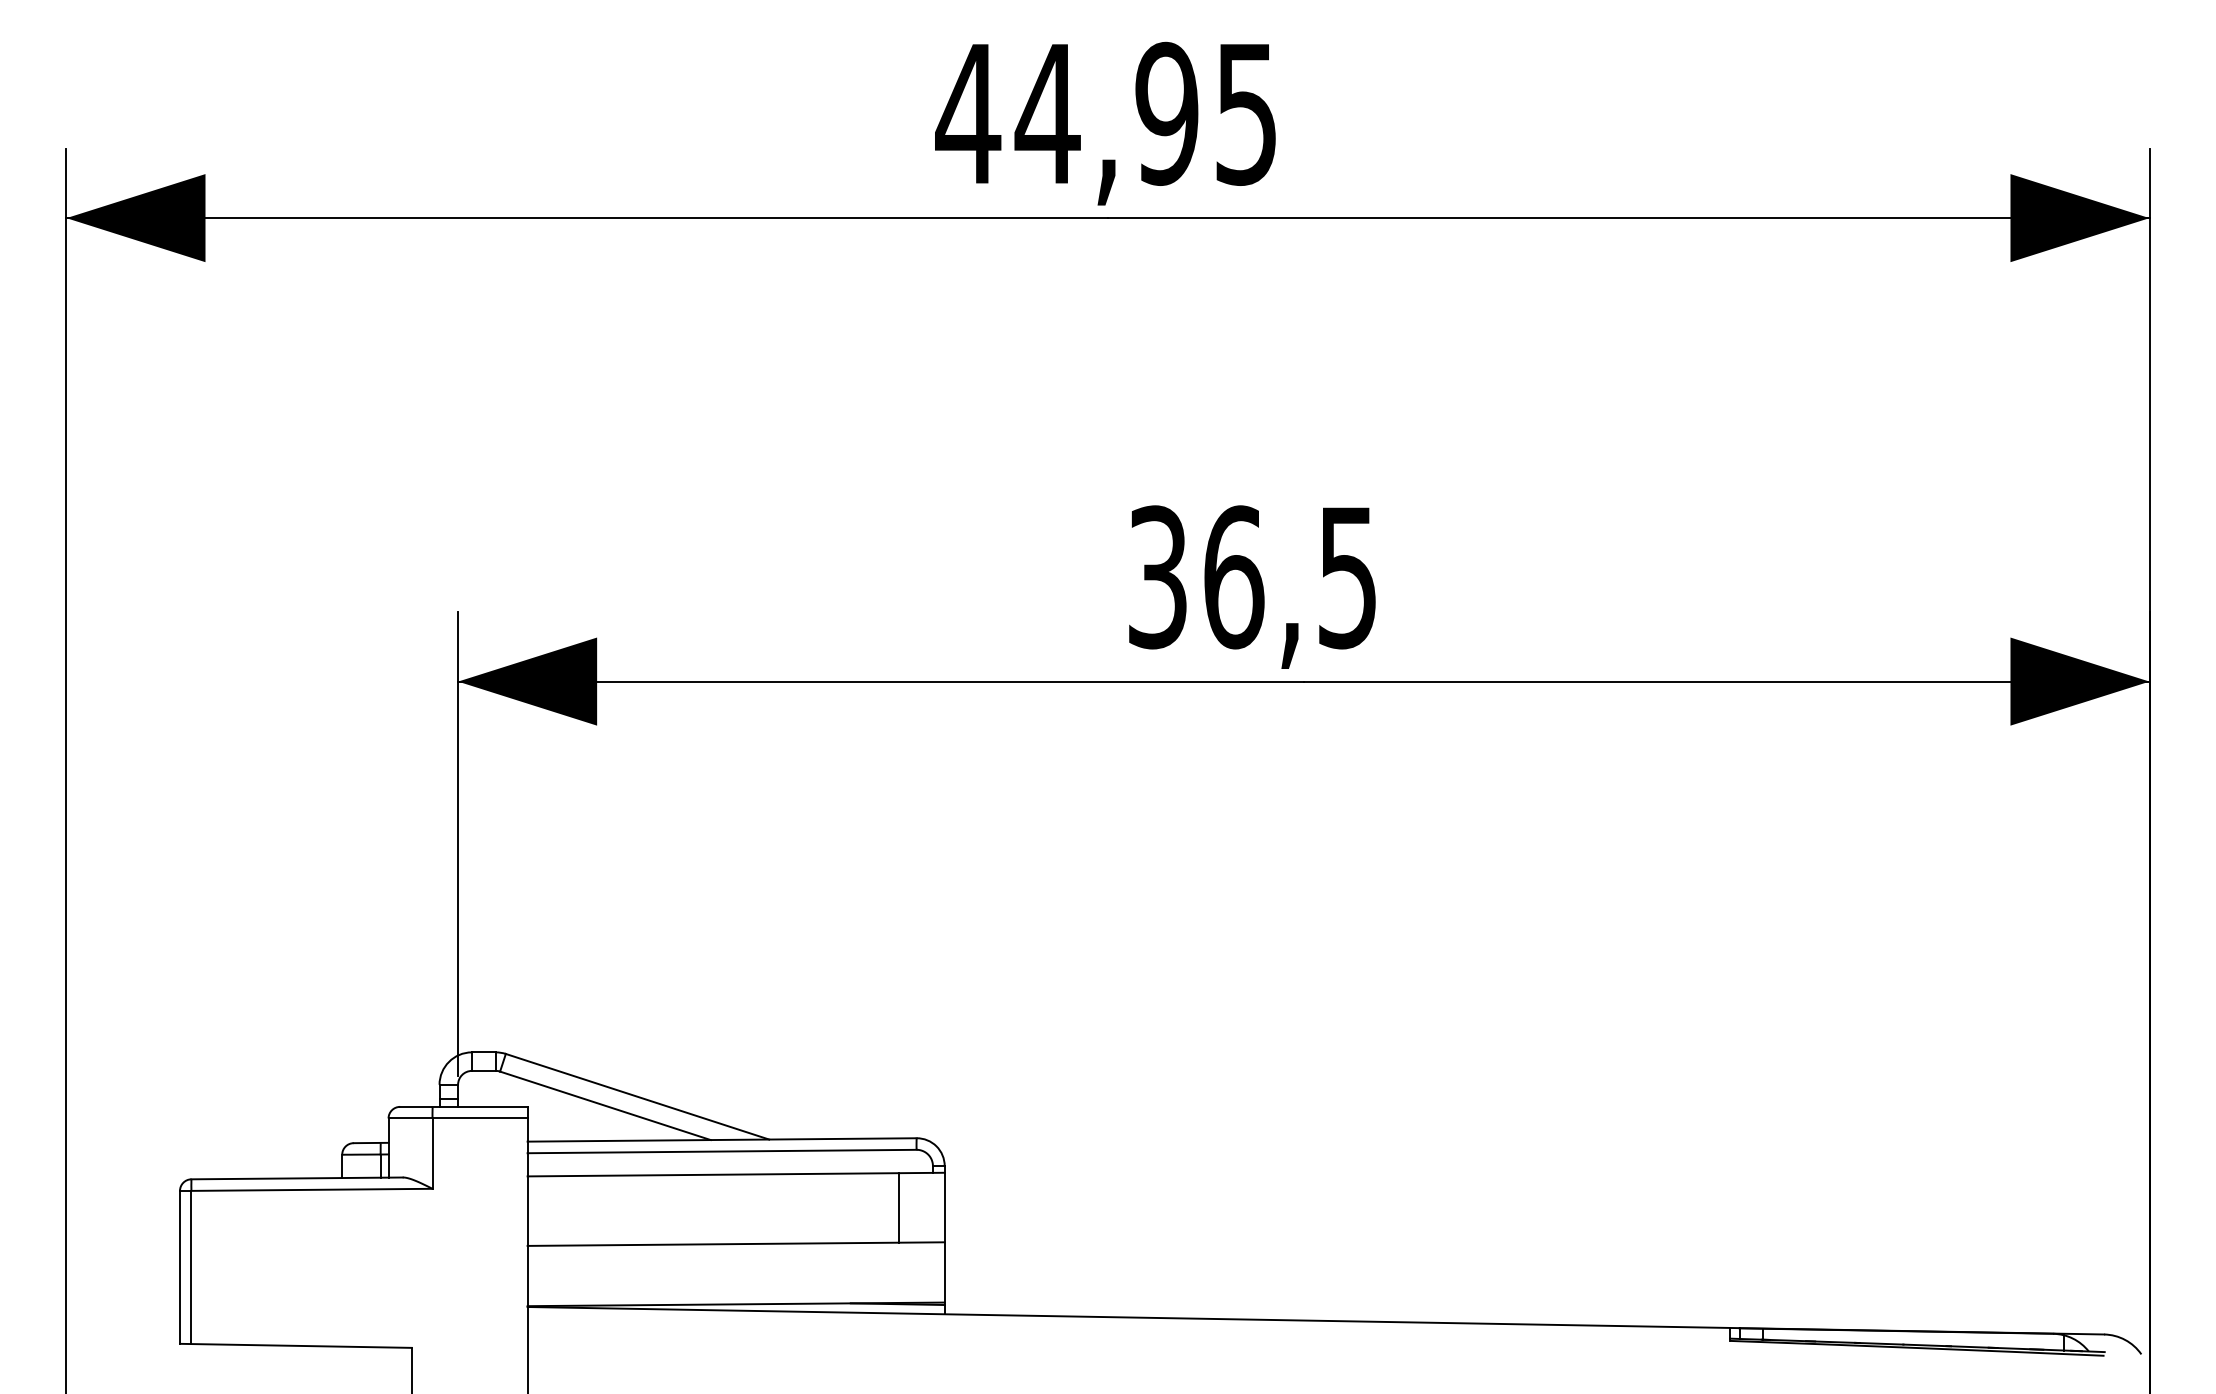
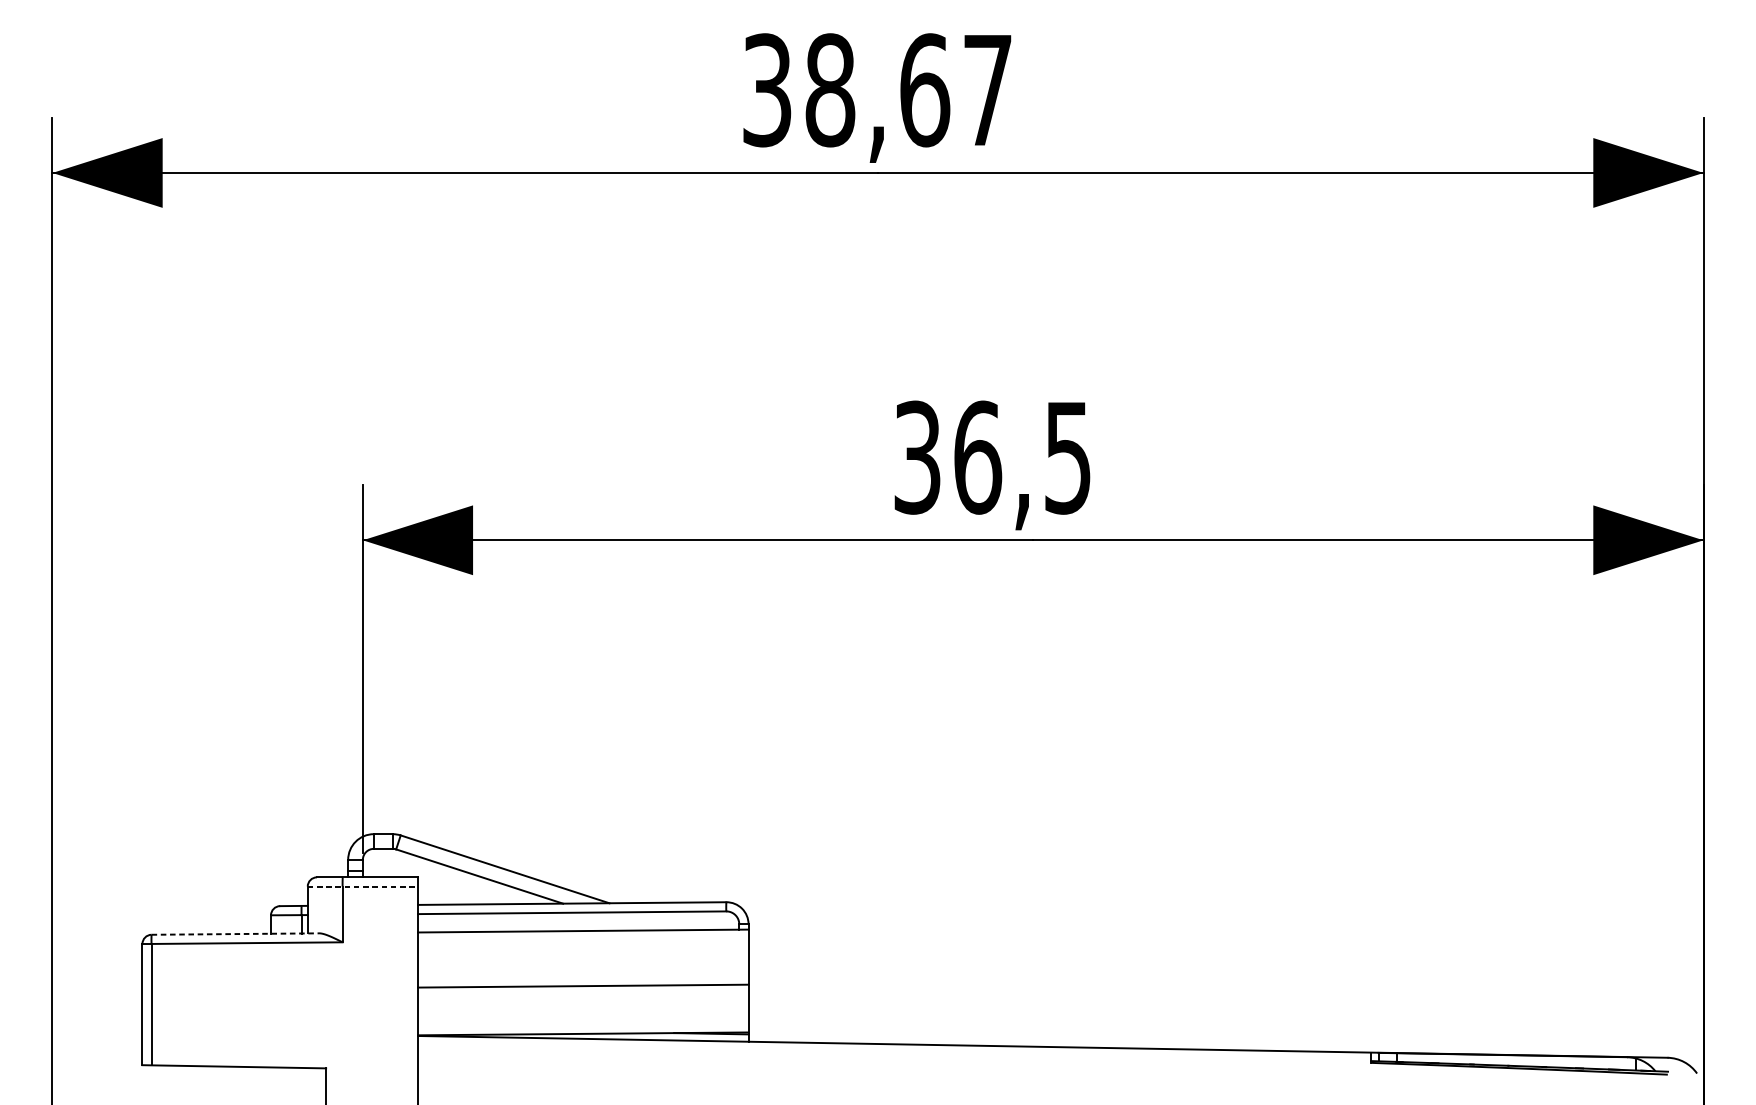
text: (1105, 113) -> (876, 90), 44,95 -> 38,67
line: (458, 1118) -> (363, 886), solid -> dashed
line: (297, 1178) -> (235, 934), solid -> dashed
line: (899, 1207) -> (712, 957), removed

